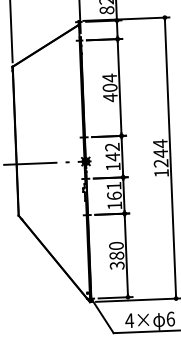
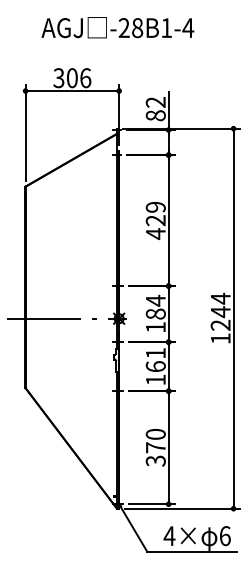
text: (109, 82) -> (155, 213), 404 -> 429
text: (112, 152) -> (155, 307), 142 -> 184
text: (116, 255) -> (155, 447), 380 -> 370

